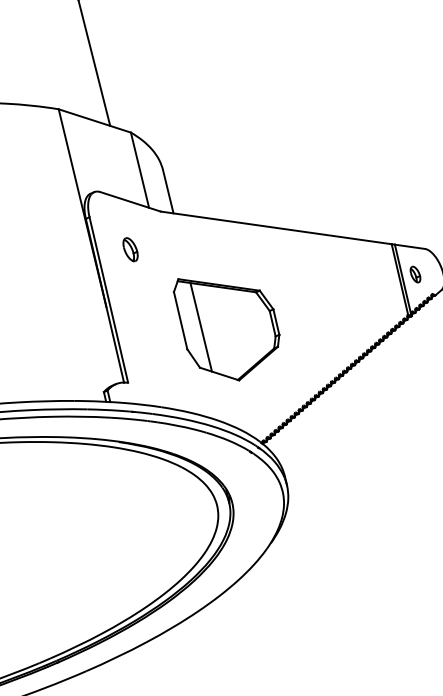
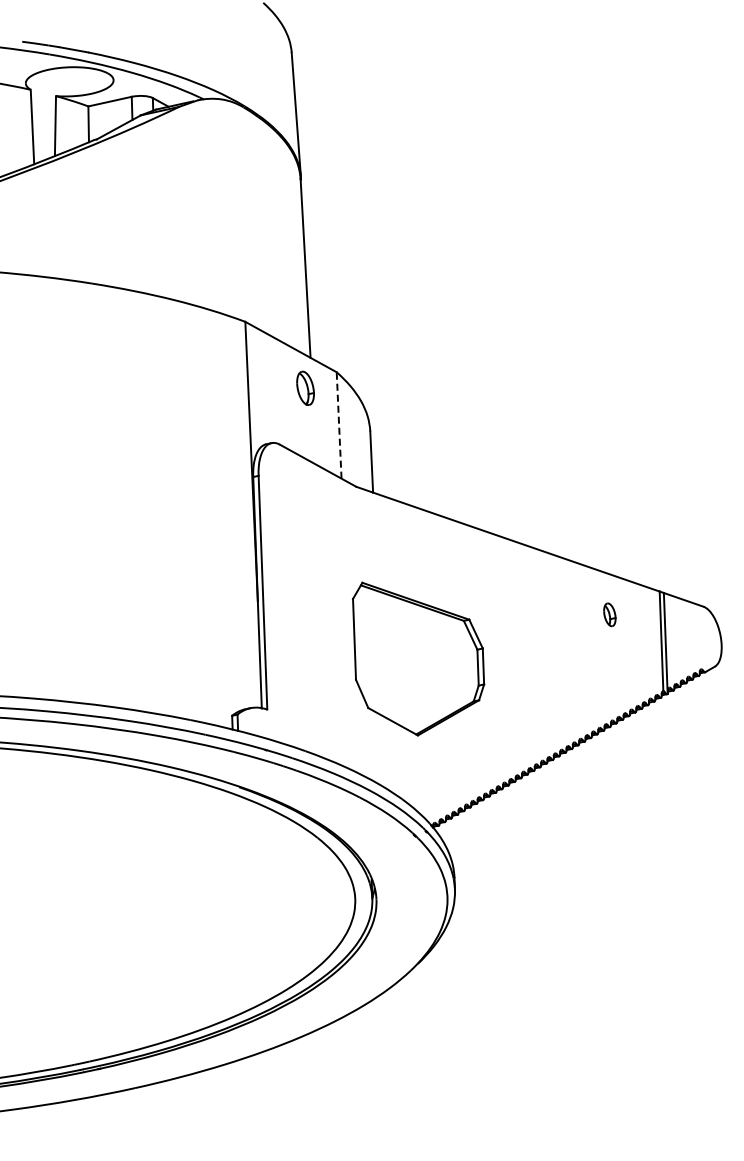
line: (140, 169) -> (339, 424), solid -> dashed
part: (130, 249) -> (305, 387), moved
part: (415, 274) -> (609, 614), moved
line: (201, 327) -> (380, 653), removed

